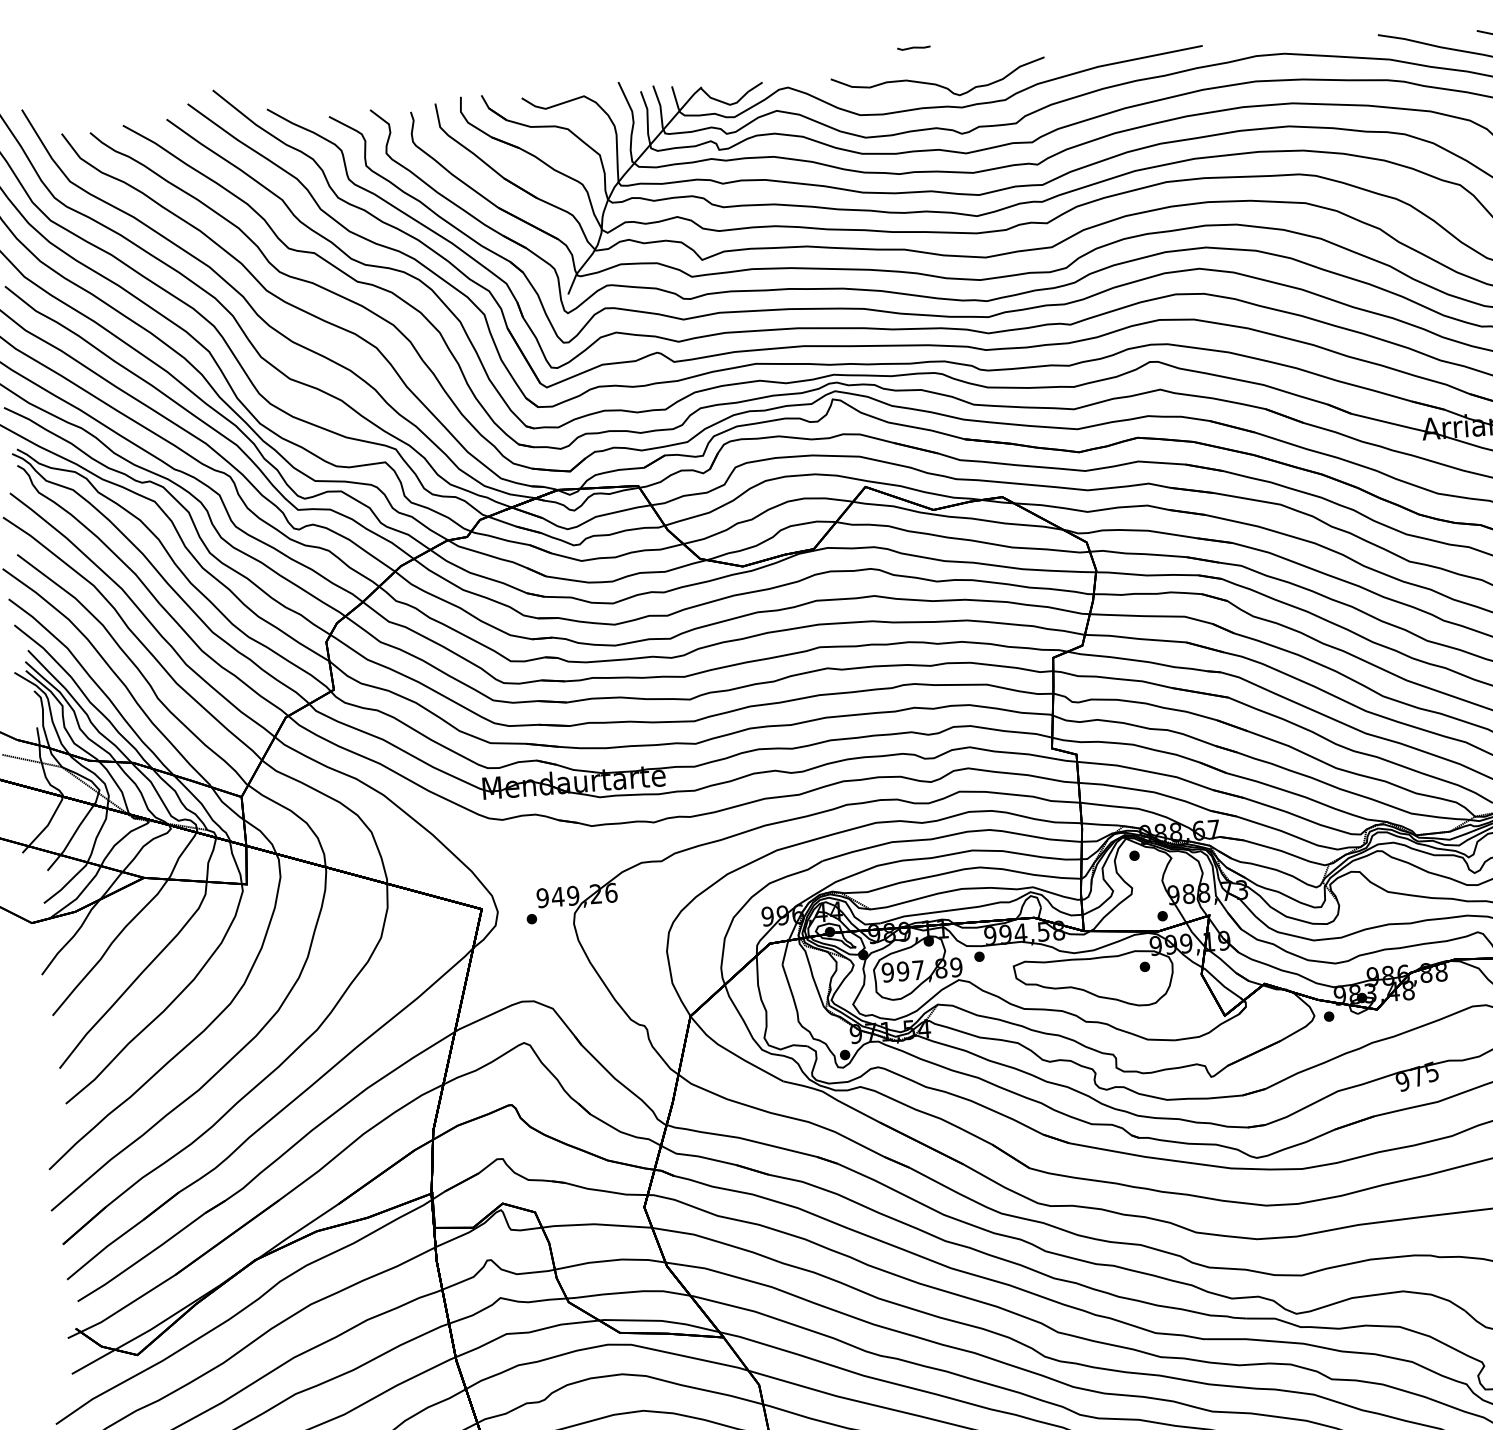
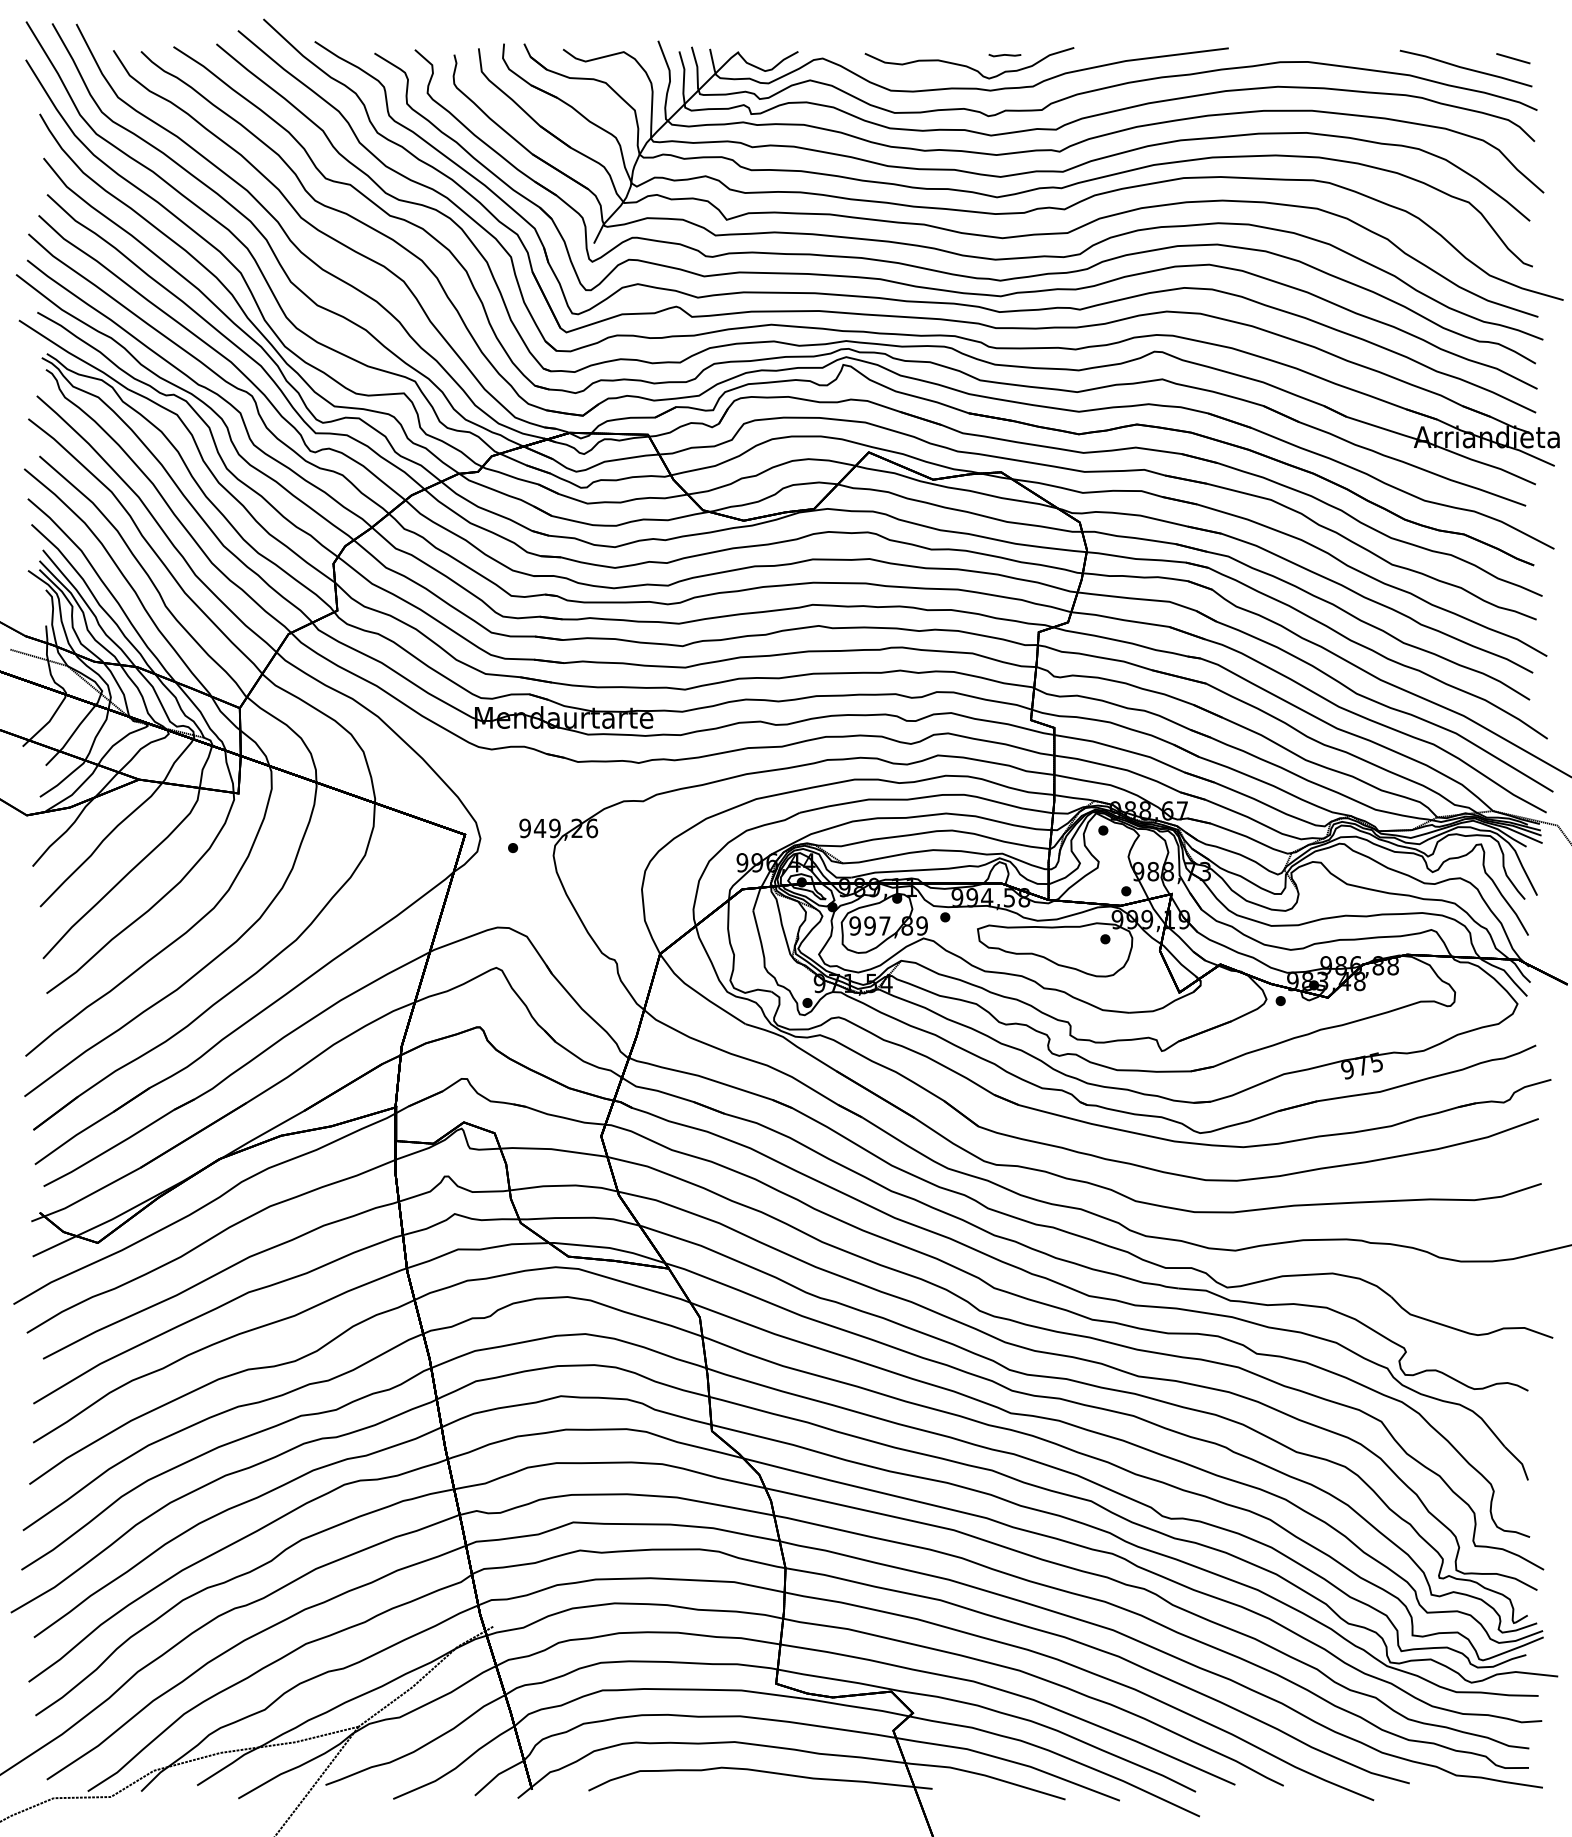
part: (913, 48) -> (1004, 55), moved

